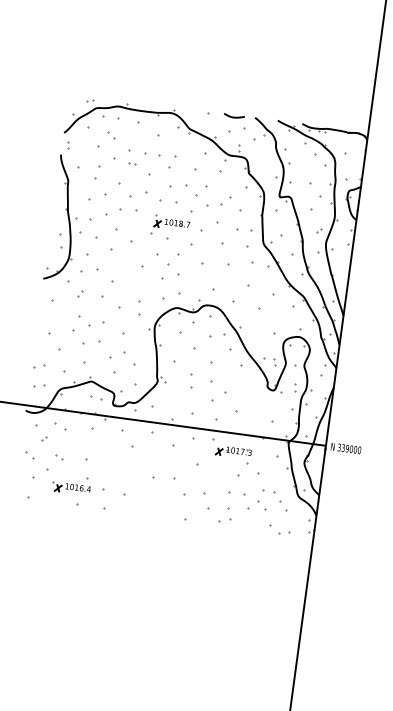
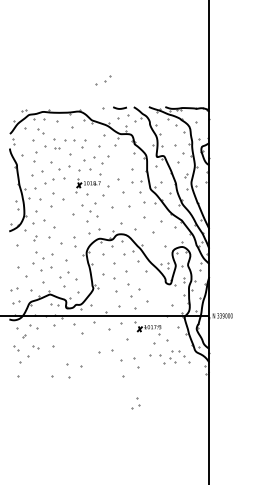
part: (218, 201) -> (103, 80), moved
part: (191, 381) -> (115, 285), size x1.6
part: (70, 483) -> (45, 363), removed
part: (225, 515) -> (135, 403), moved
part: (279, 530) -> (186, 375), removed

